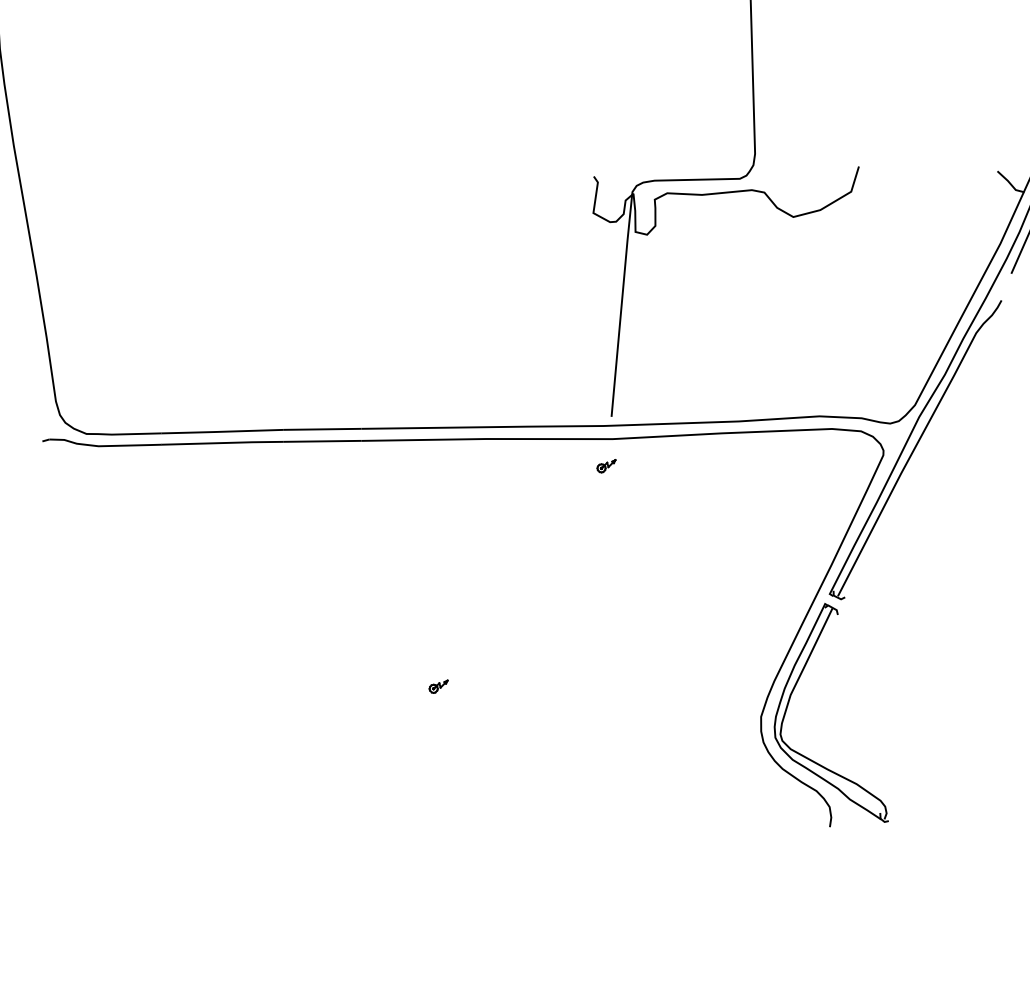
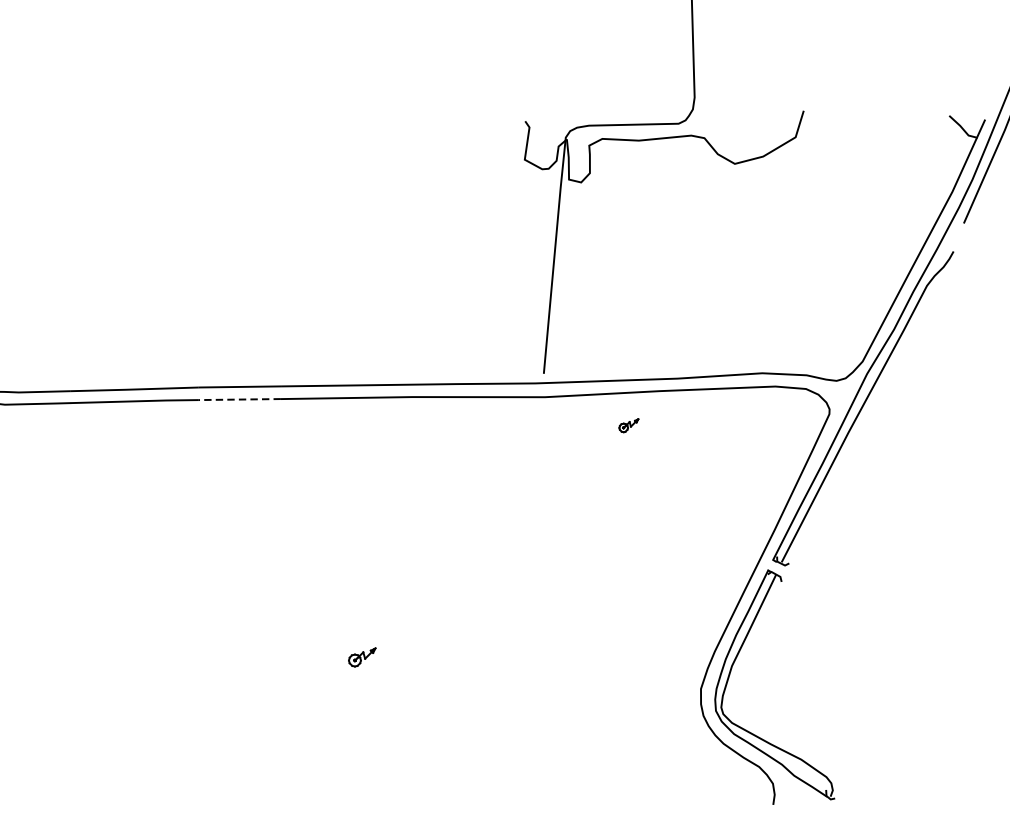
line: (321, 441) -> (239, 399), solid -> dashed
part: (606, 466) -> (628, 425), moved
part: (438, 686) -> (362, 657), size x1.4

